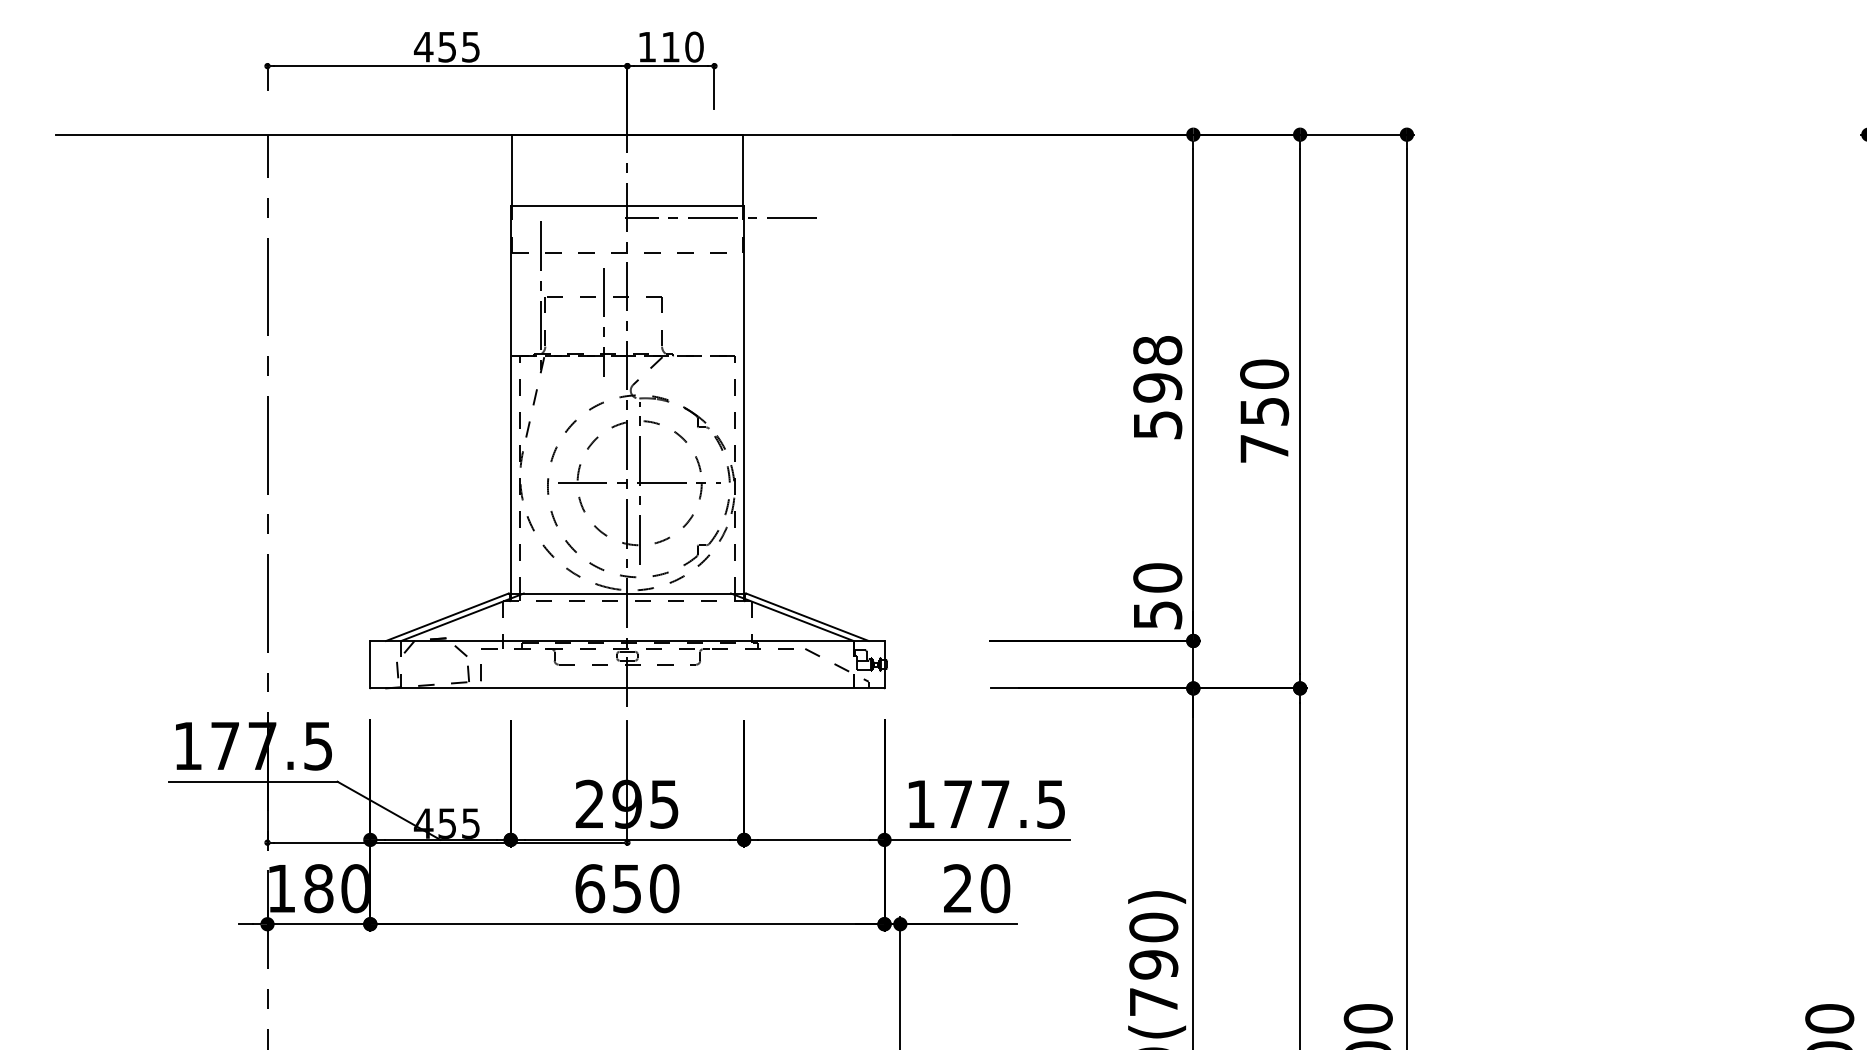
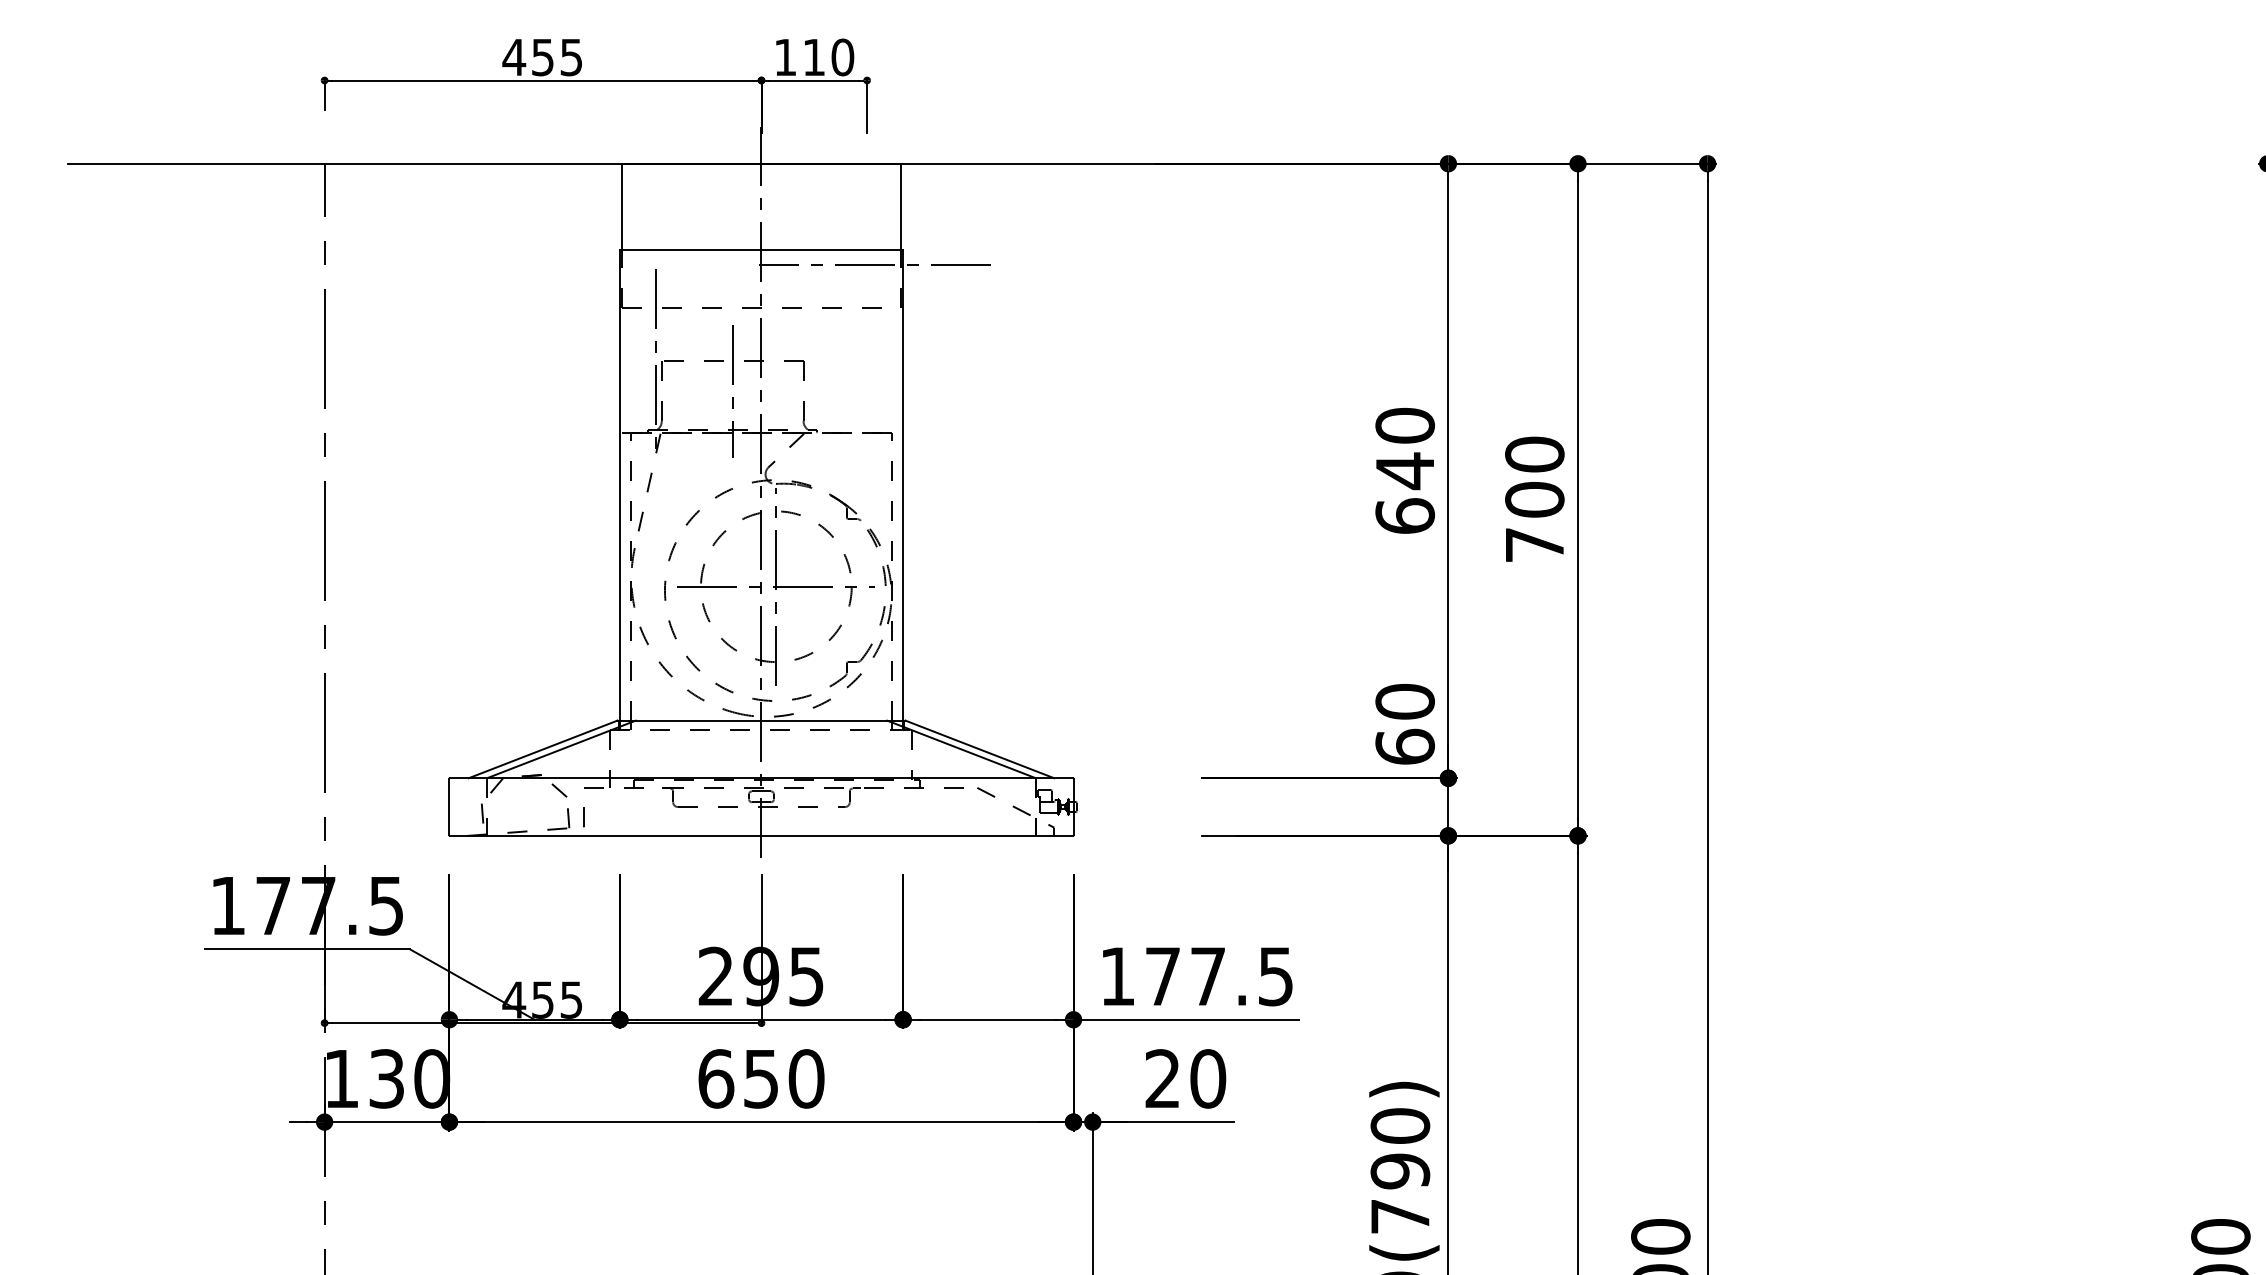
text: (1157, 387) -> (1404, 470), 598 -> 640
text: (1264, 411) -> (1534, 499), 750 -> 700
text: (1157, 614) -> (1404, 746), 50 -> 60
text: (318, 888) -> (386, 1078), 180 -> 130

